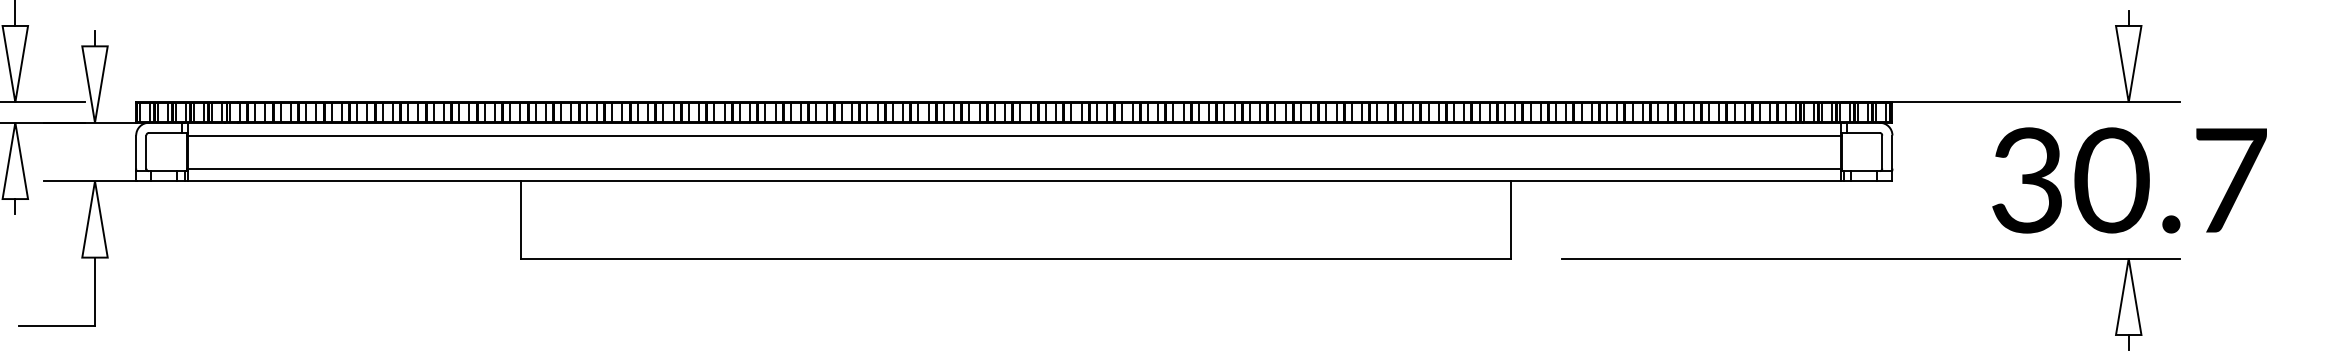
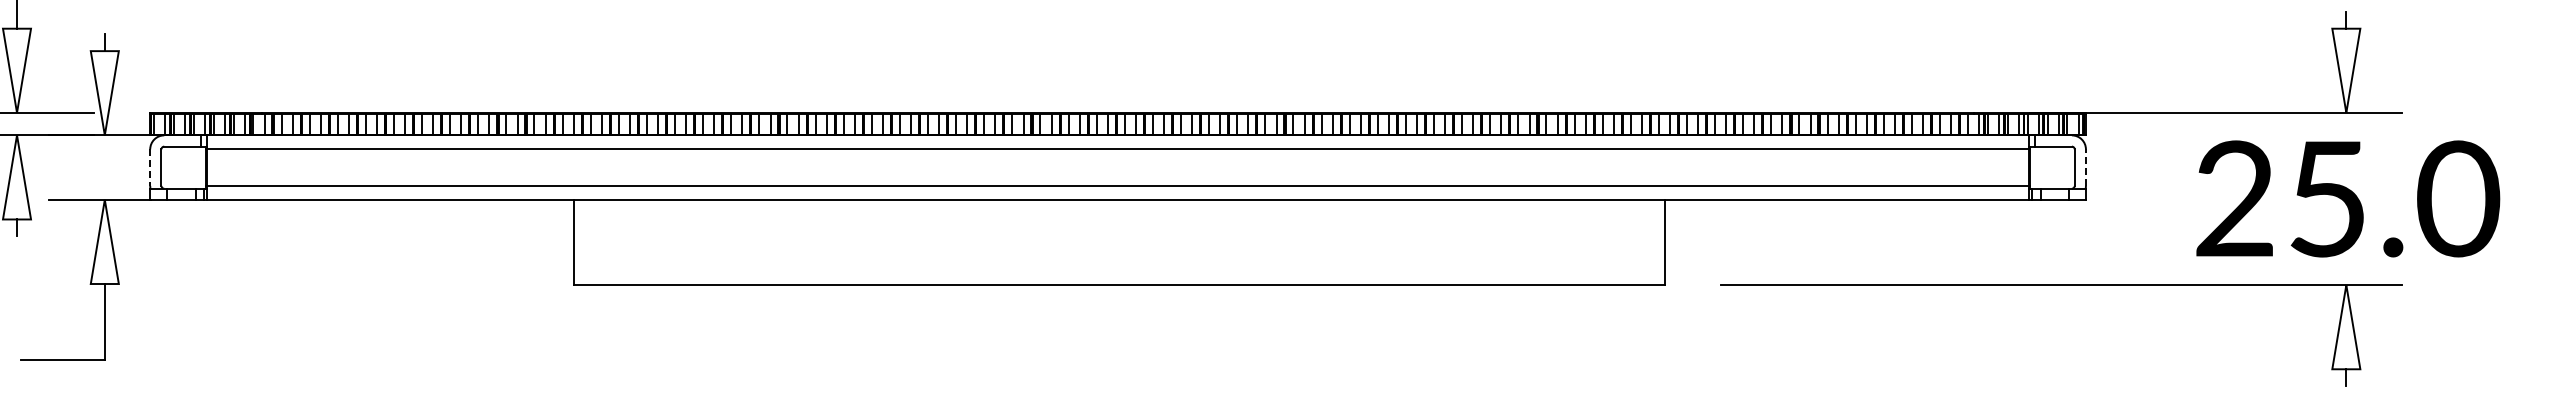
line: (1892, 151) -> (2085, 167), solid -> dashed
line: (136, 152) -> (150, 168), solid -> dashed
text: (2130, 180) -> (2348, 198), 30.7 -> 25.0

